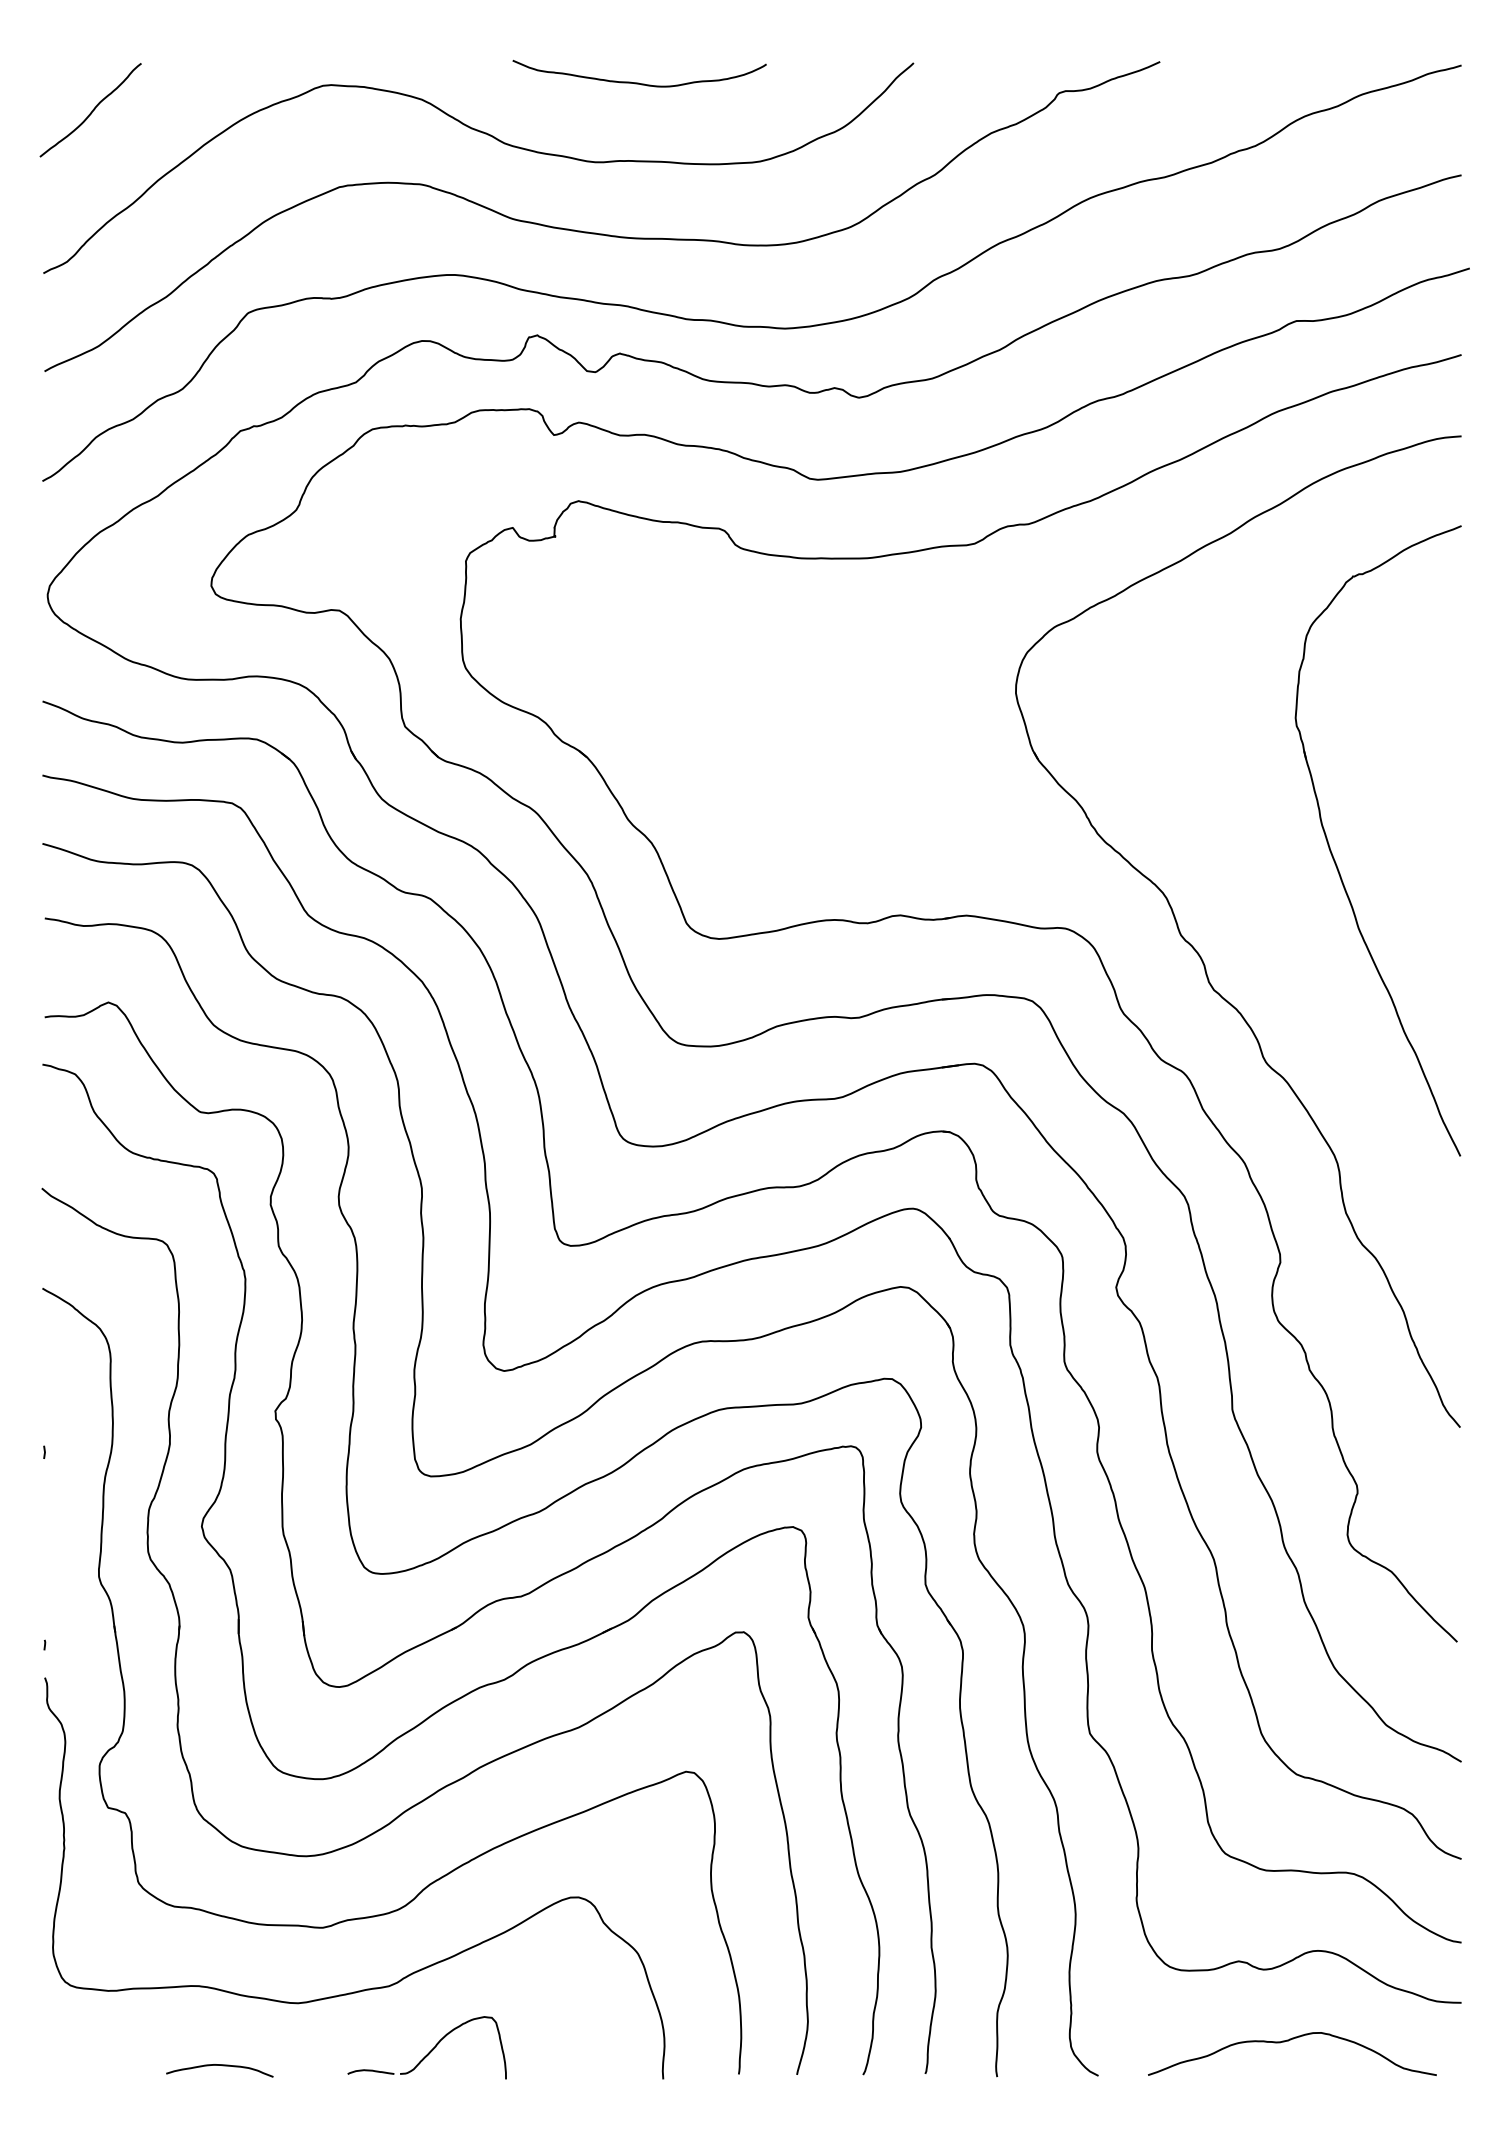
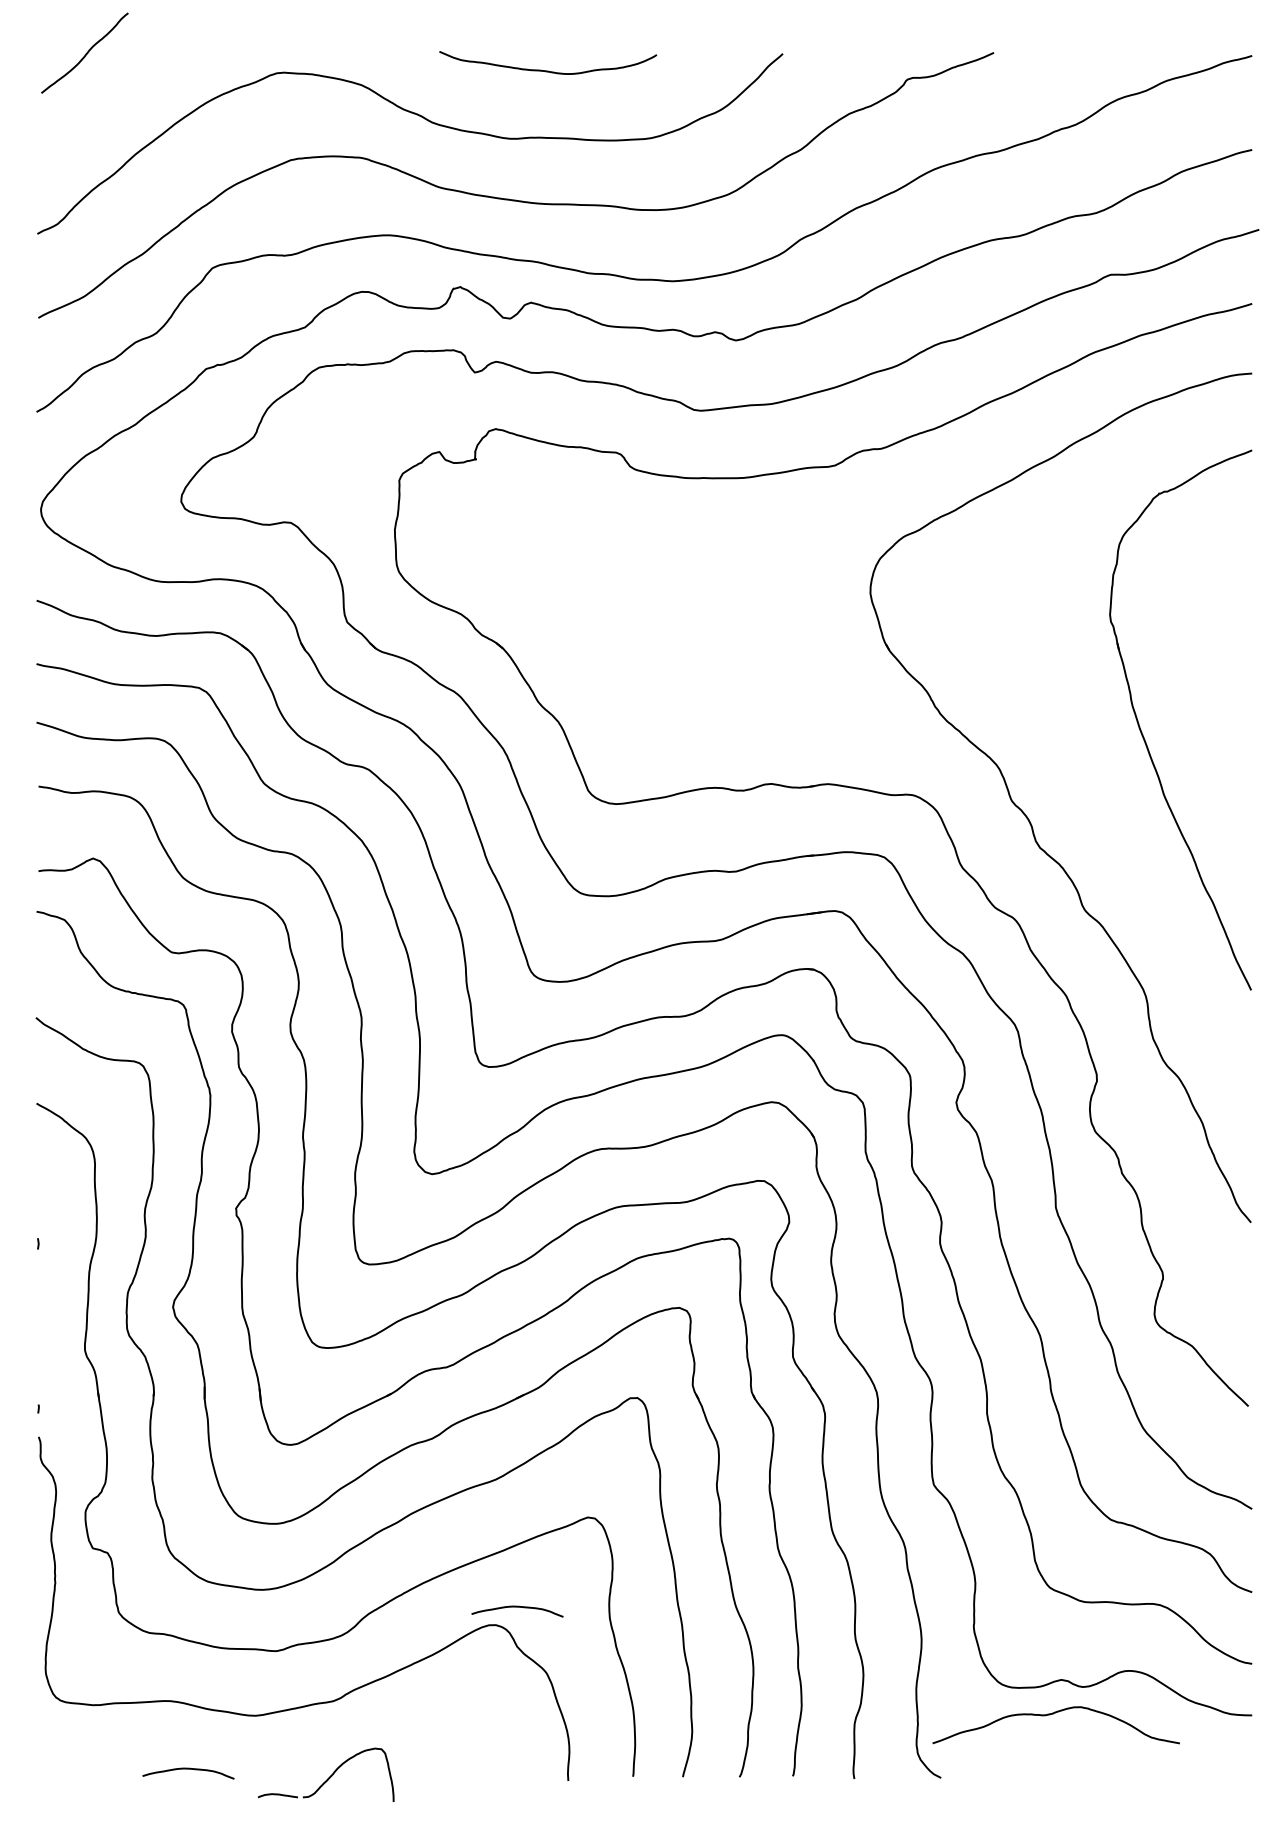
curve: (91, 110) -> (85, 53), moved
curve: (603, 1876) -> (517, 1607), added
curve: (1289, 2041) -> (1053, 1714), moved
part: (426, 2047) -> (325, 1774), moved

